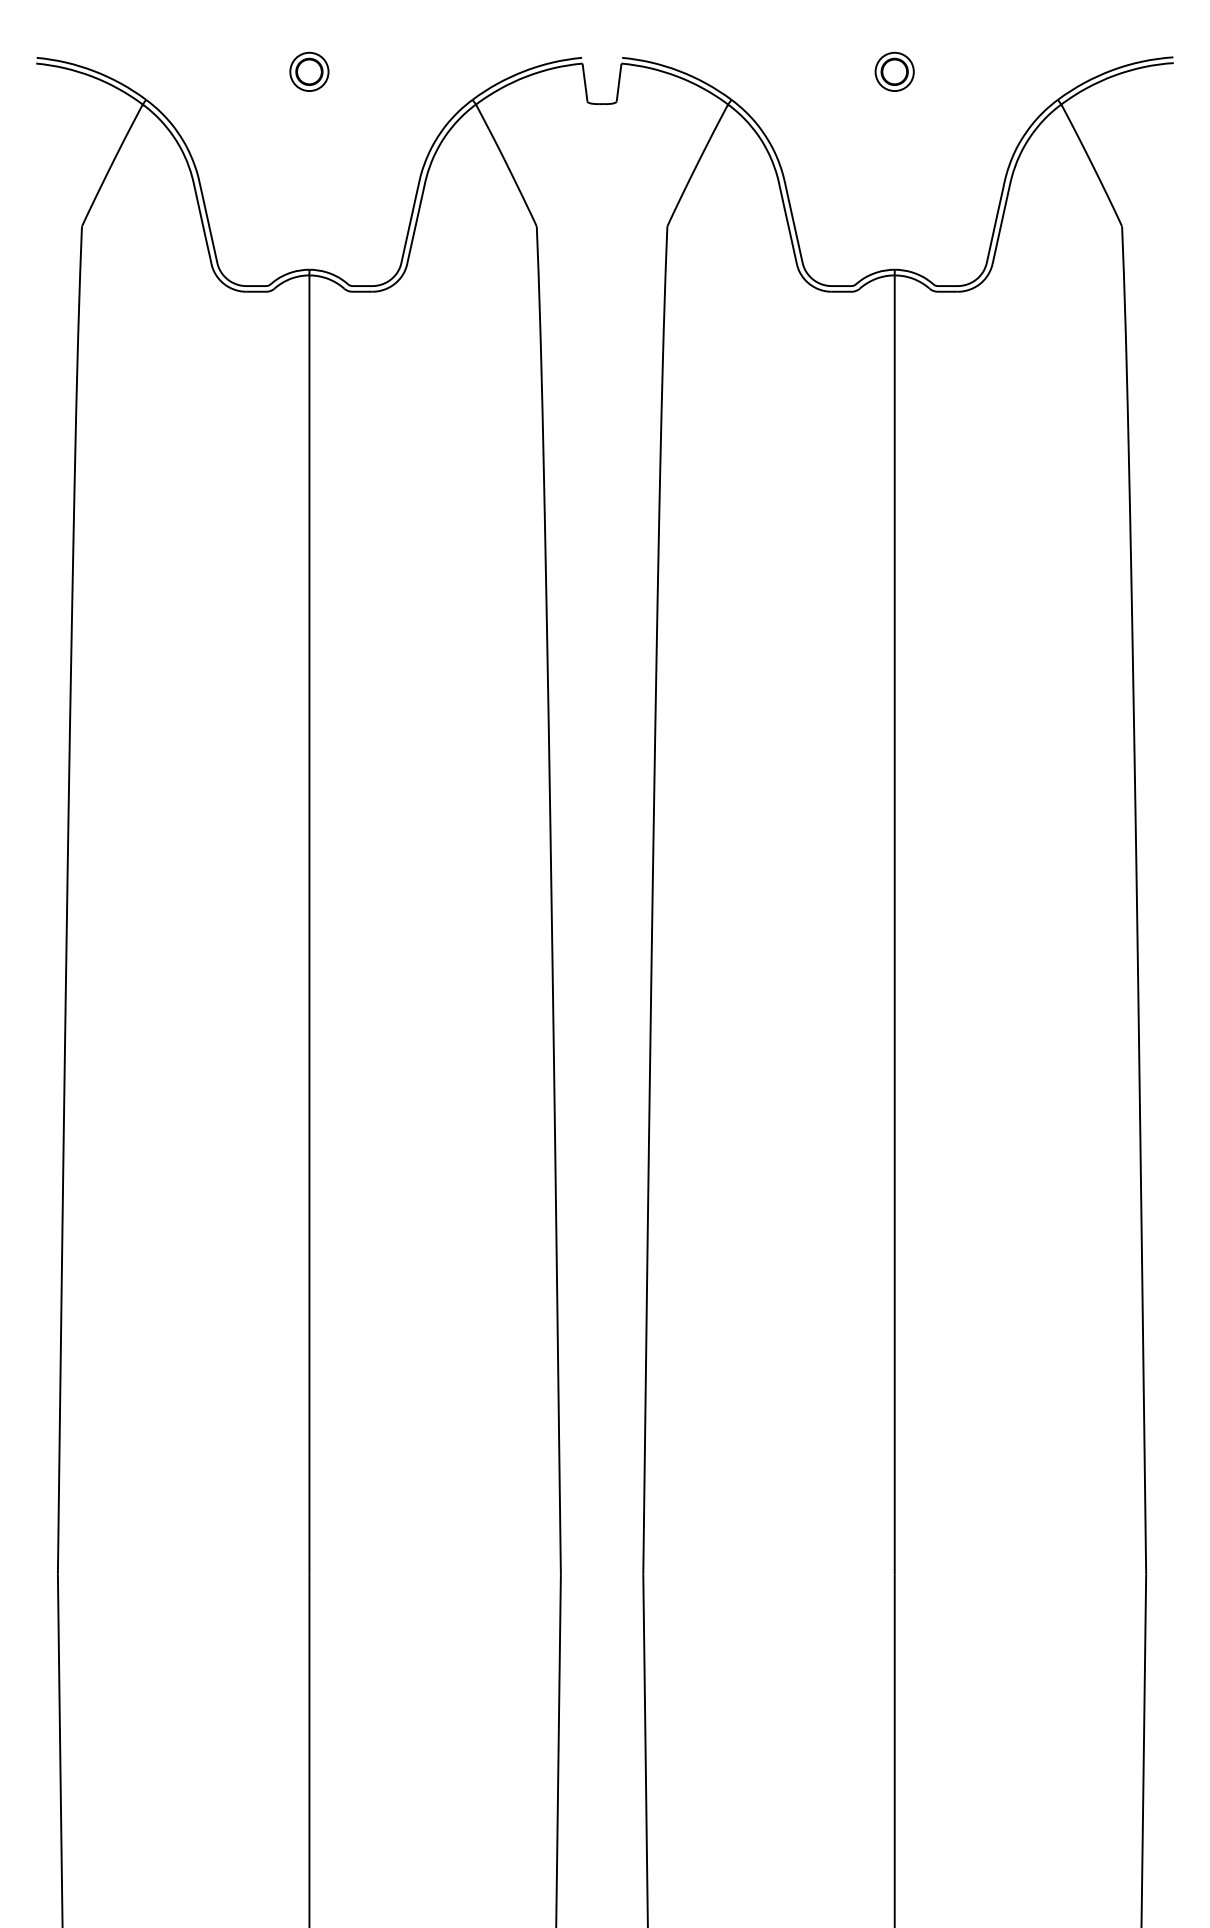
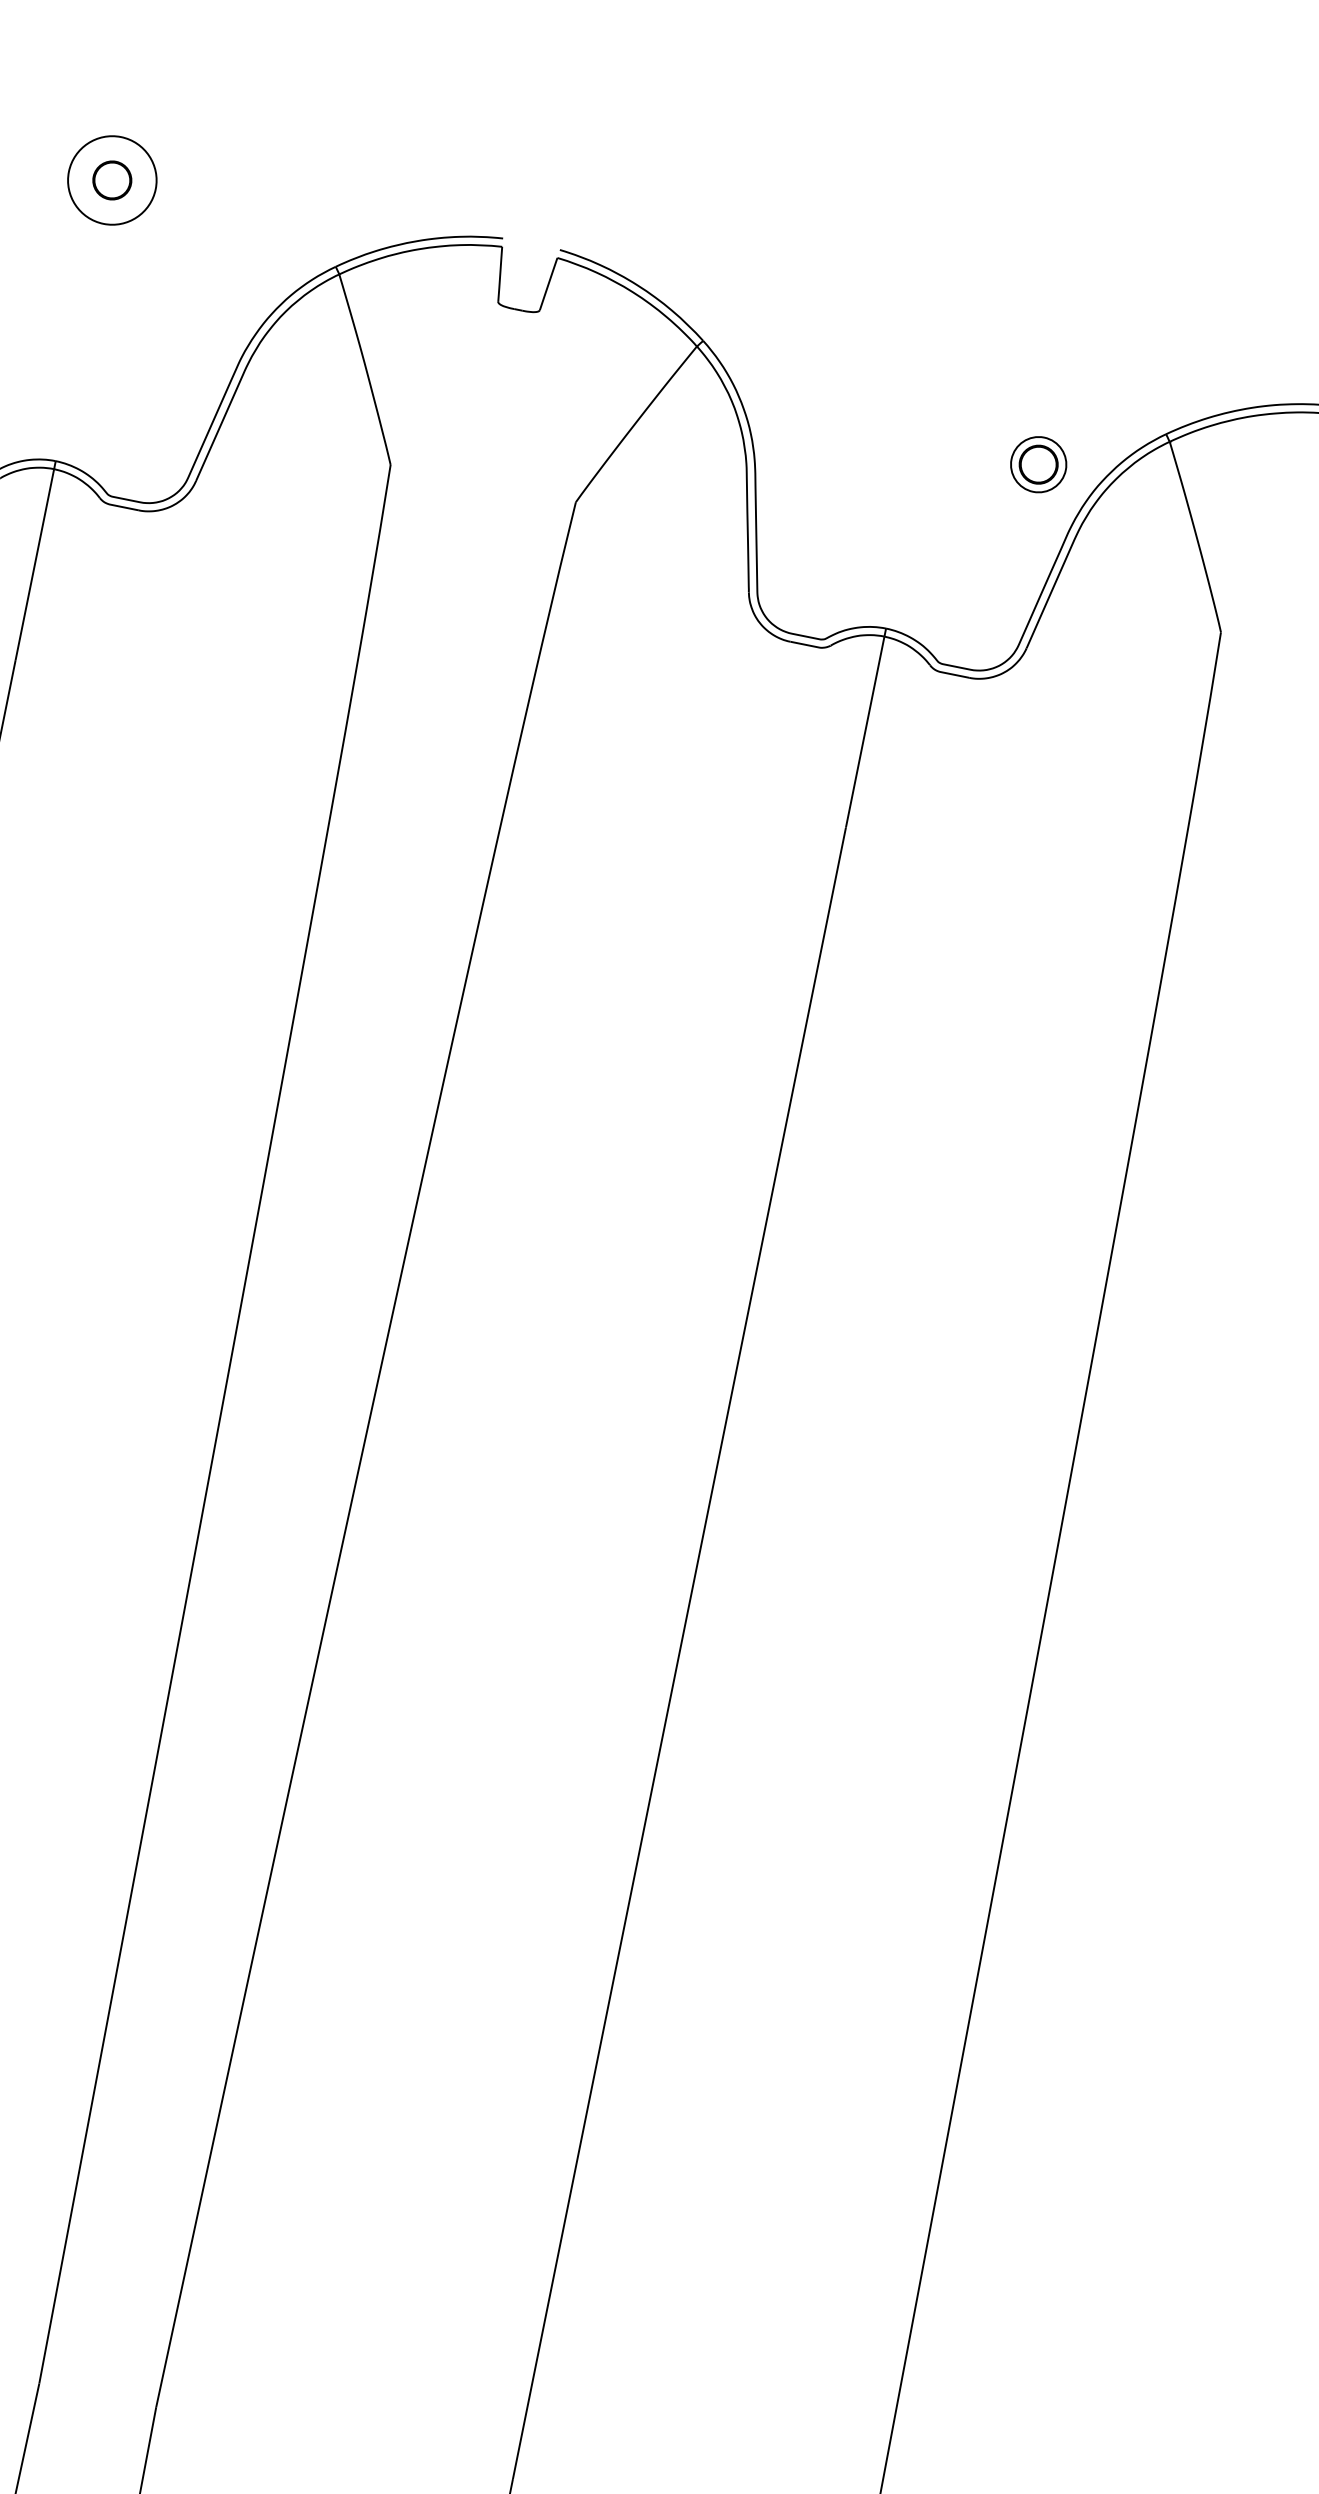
circle: (309, 71) -> (112, 179), size x1.6
part: (894, 71) -> (1038, 464), moved

